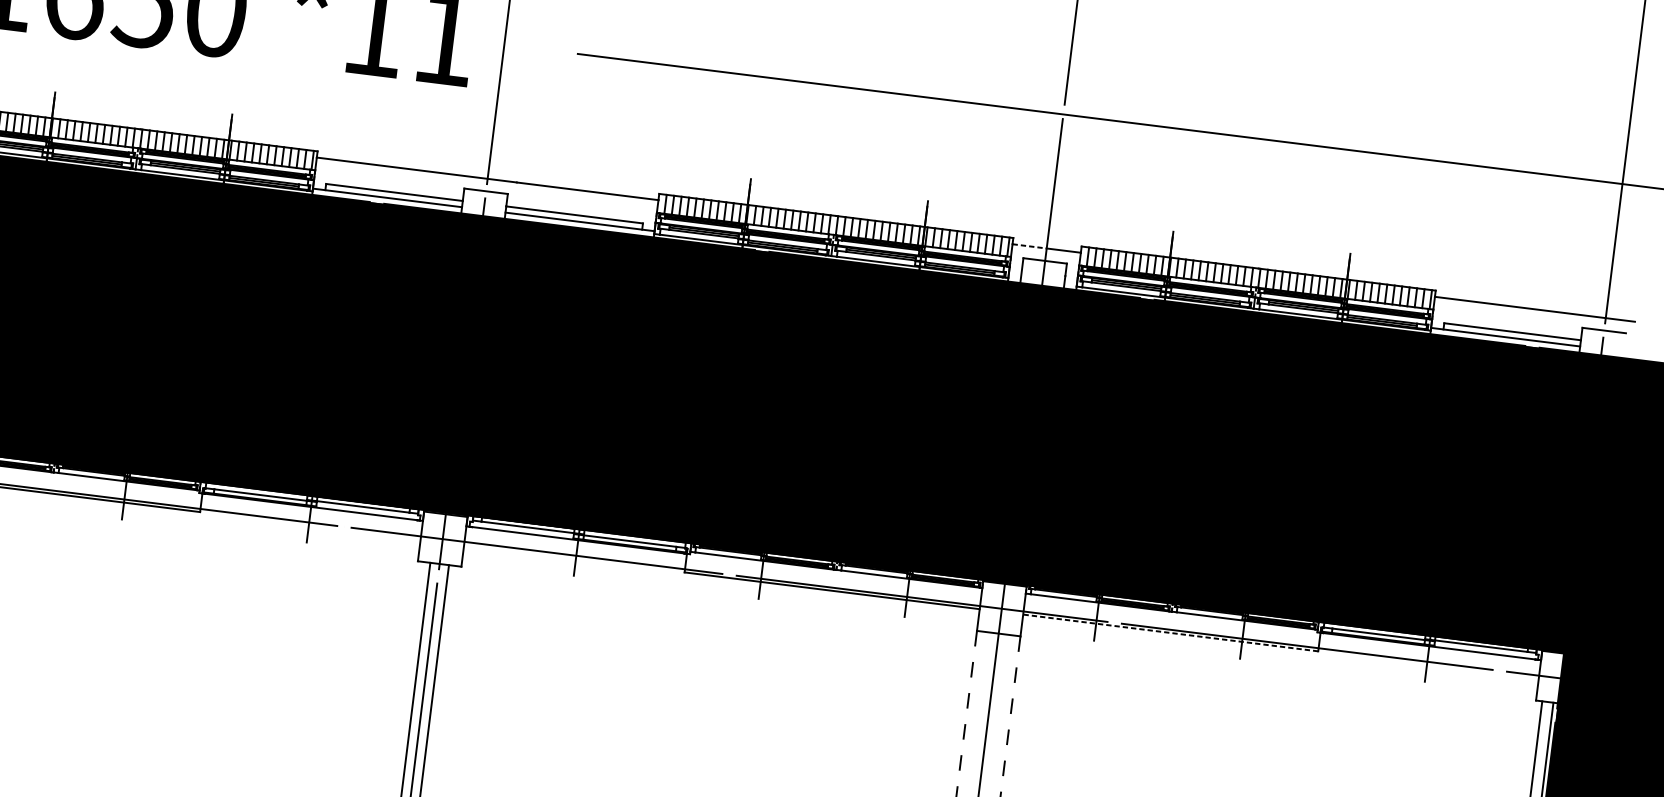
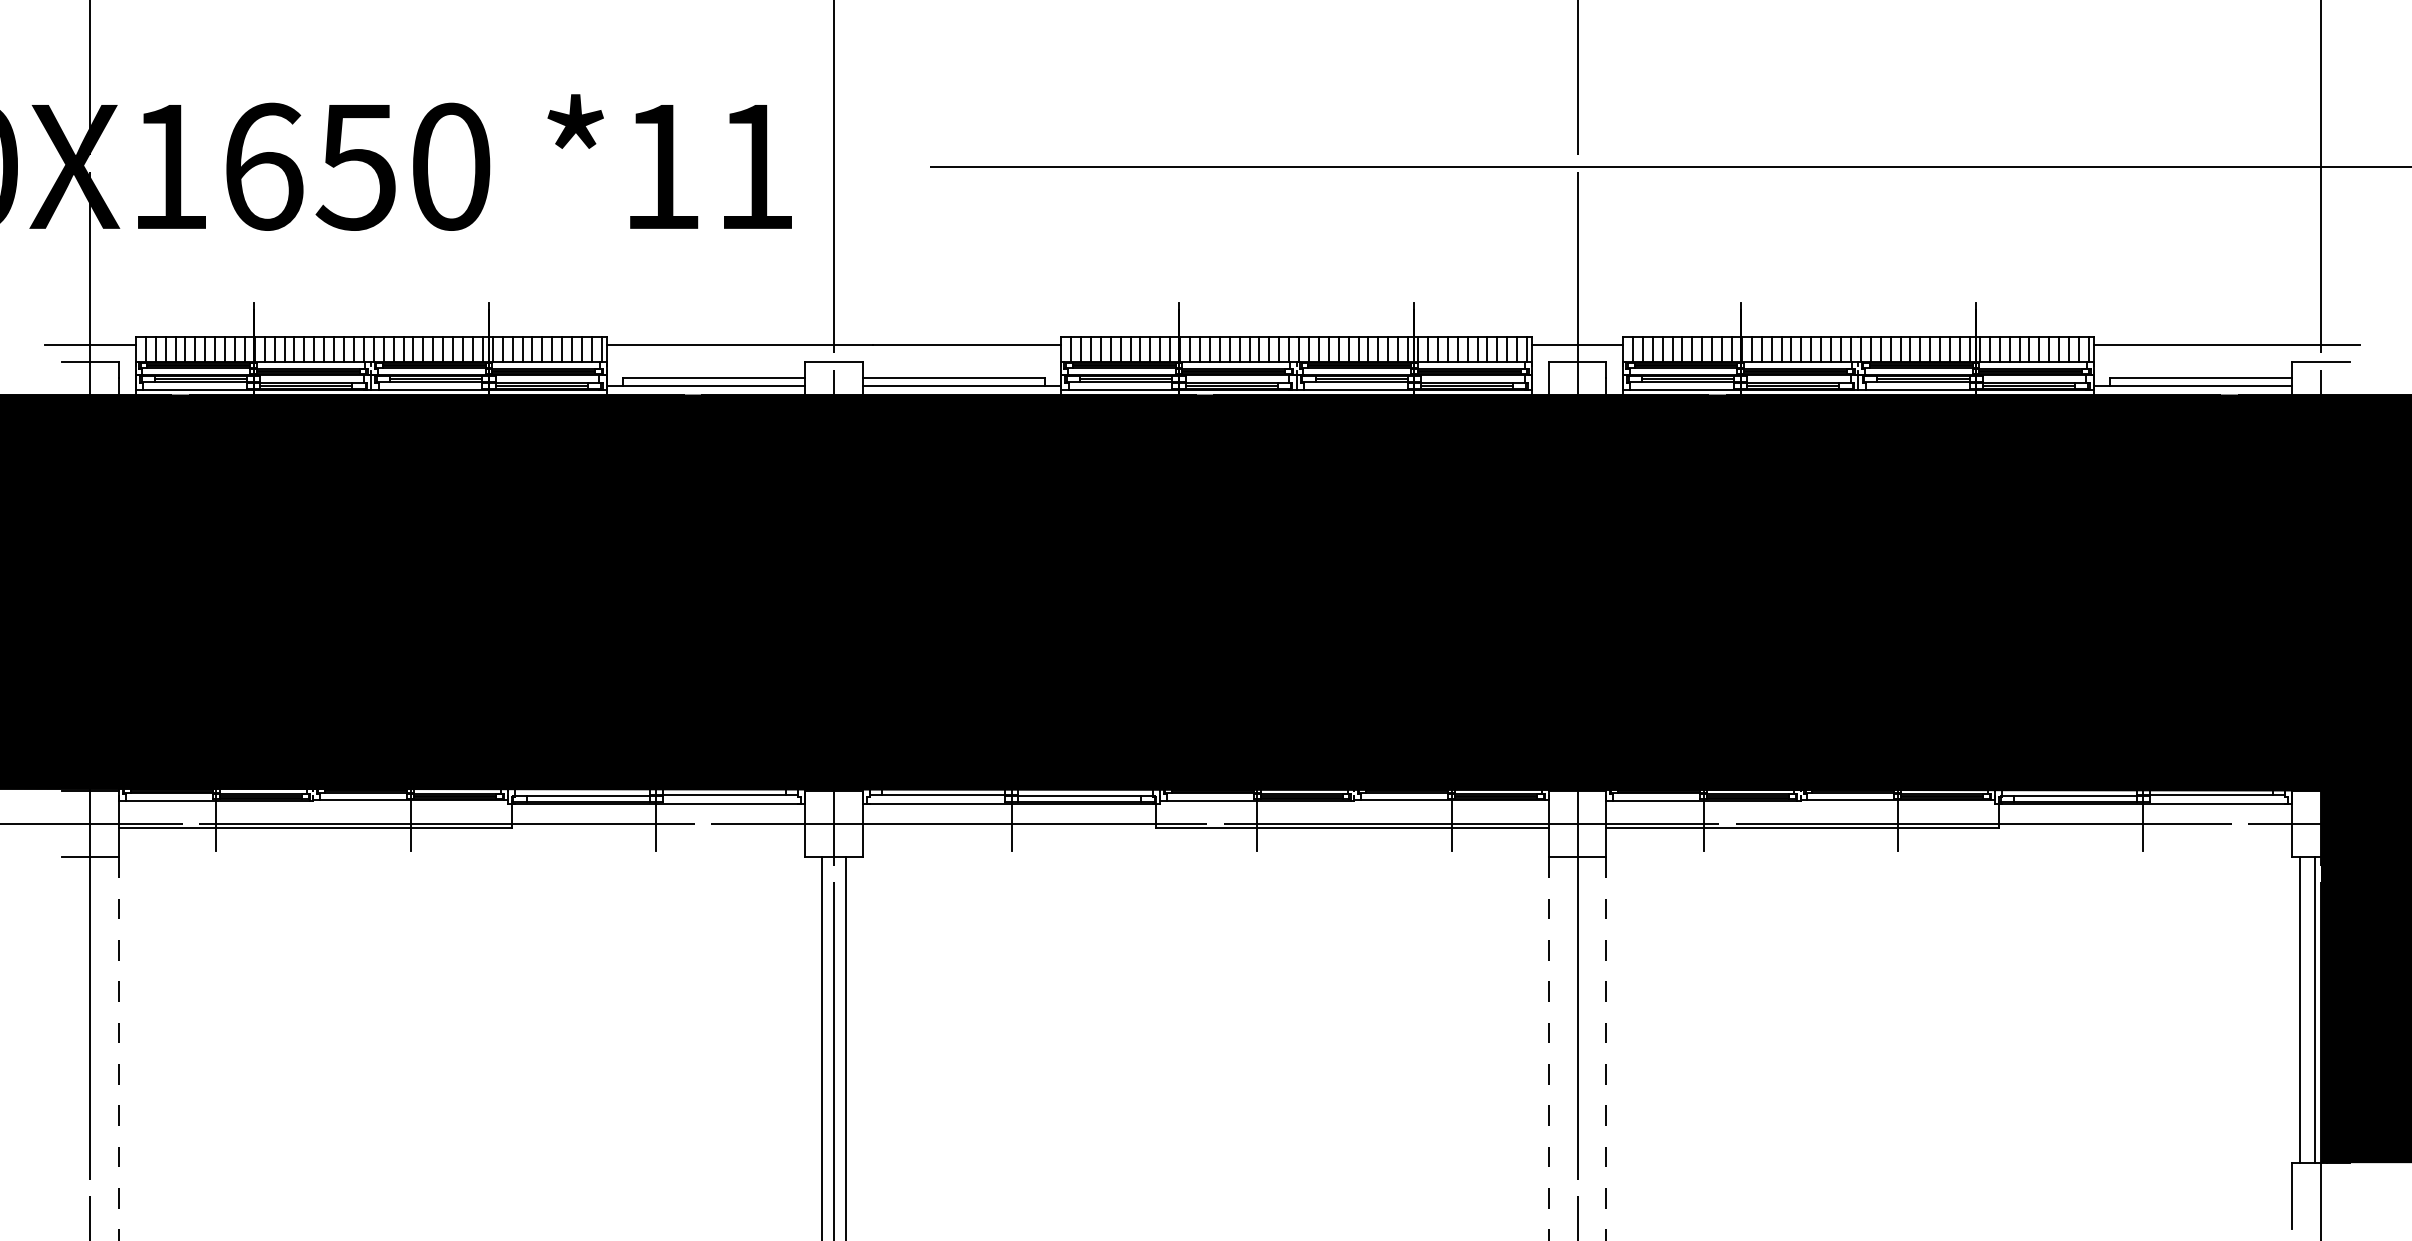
line: (1029, 246) -> (1554, 345), dashed -> solid
line: (1170, 632) -> (1802, 828), dashed -> solid

